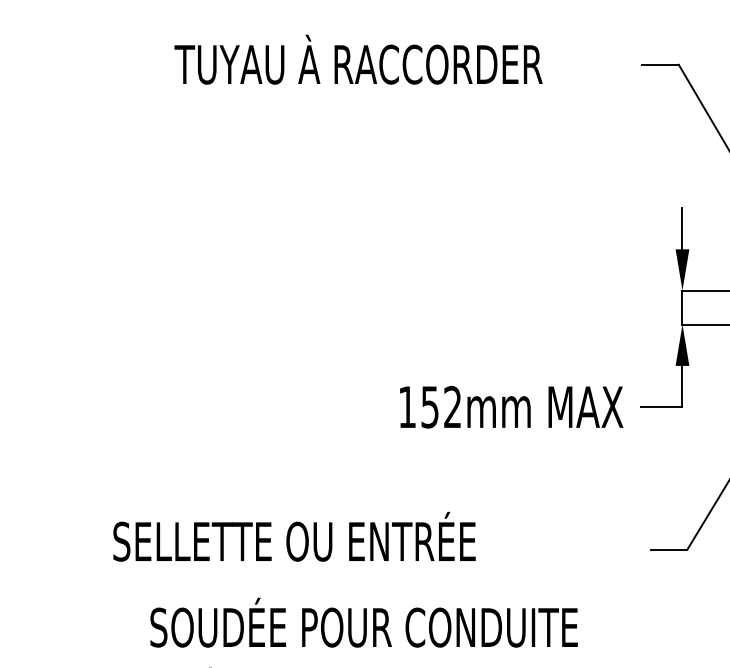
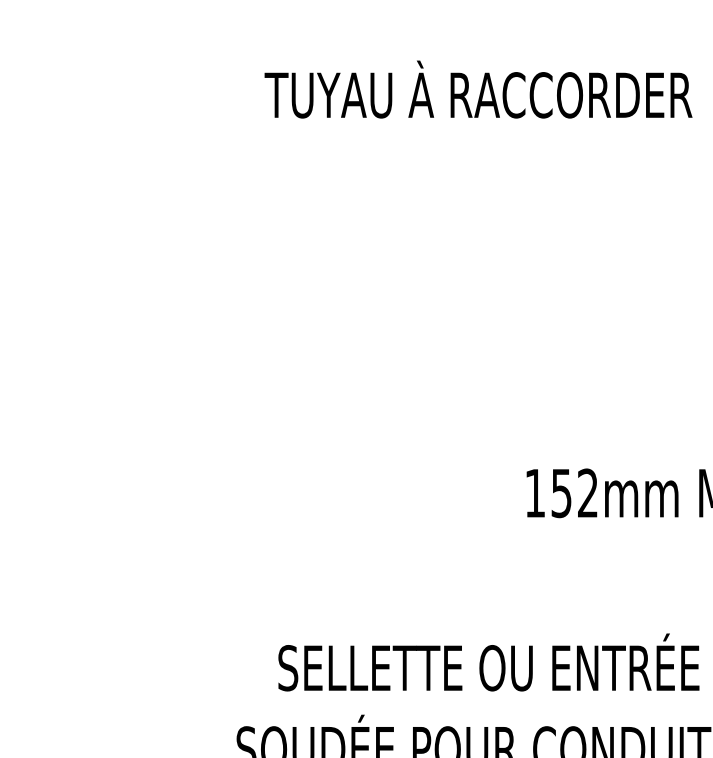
text: (294, 536) -> (488, 662), moved

